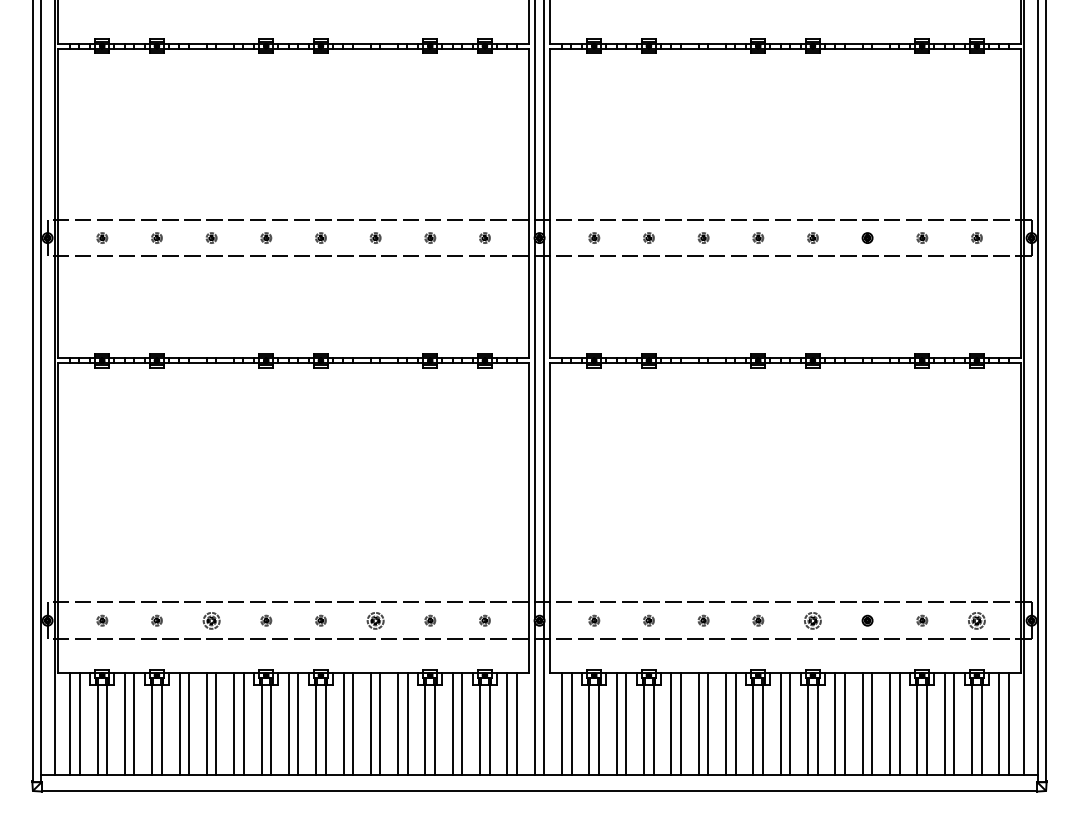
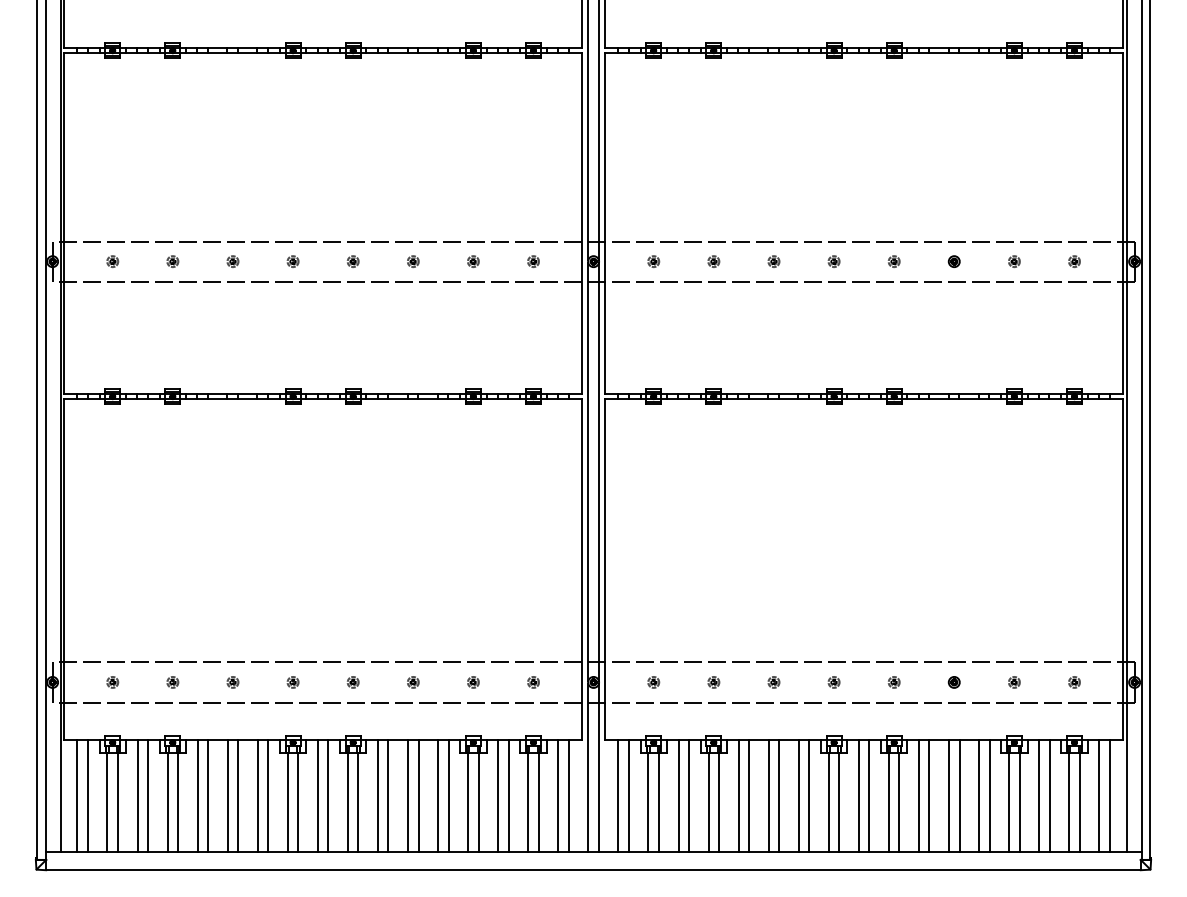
part: (211, 620) -> (232, 682), size x0.62
part: (375, 620) -> (413, 682), size x0.62
part: (812, 620) -> (893, 682), size x0.62
part: (976, 620) -> (1074, 682), size x0.62

